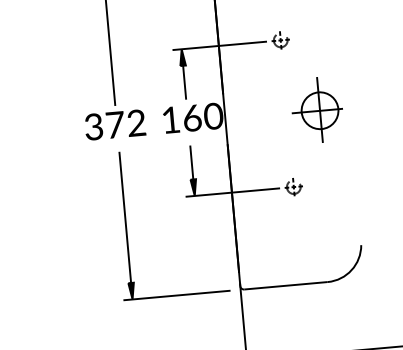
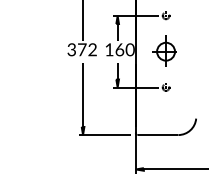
part: (316, 108) -> (164, 50), moved

